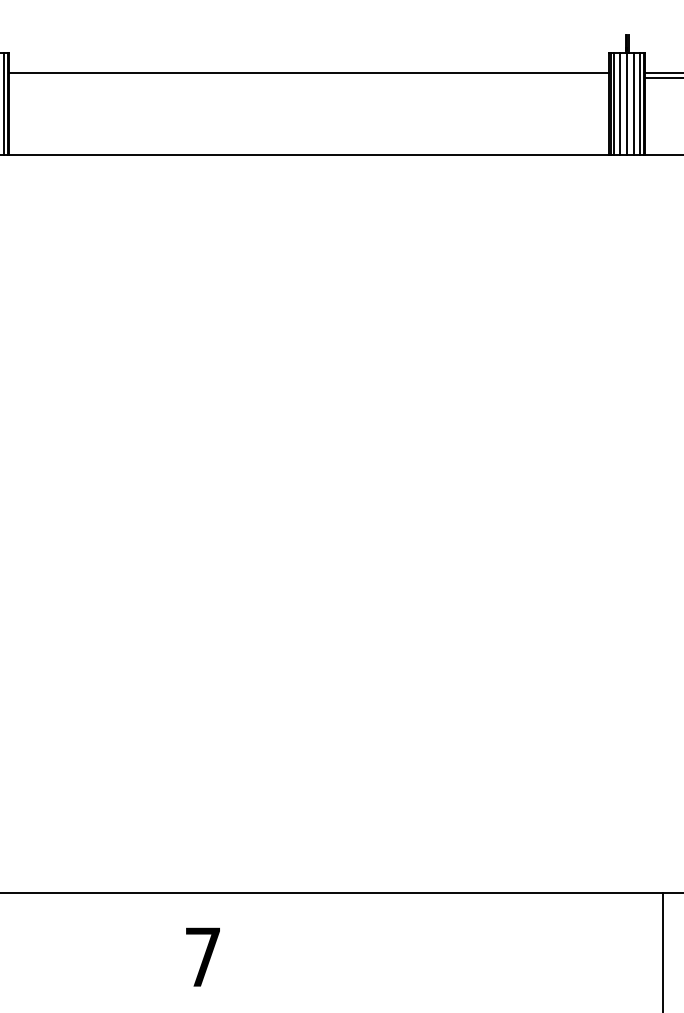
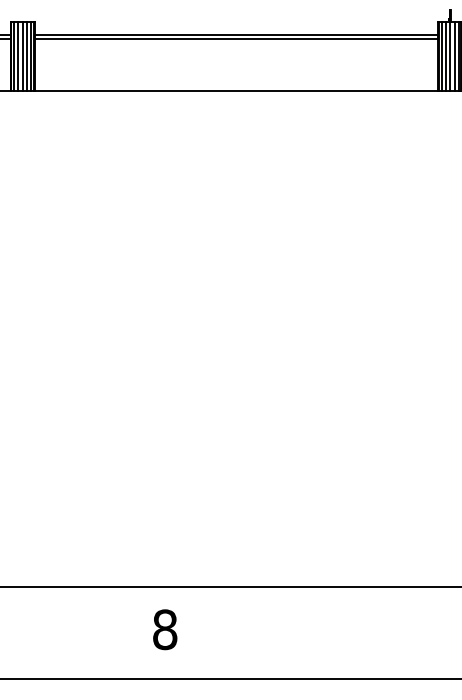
line: (309, 77) -> (236, 38), added
text: (203, 956) -> (165, 629), 7 -> 8

